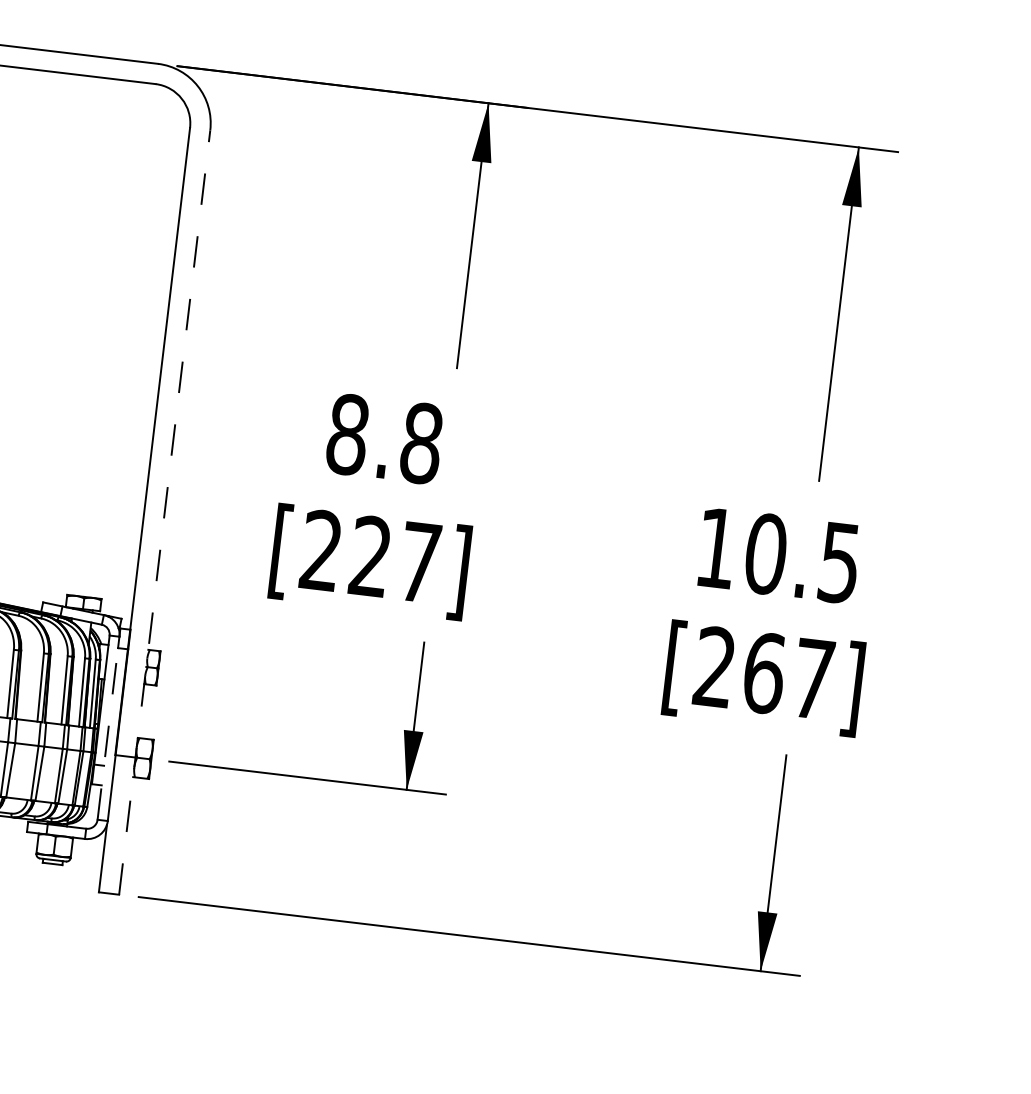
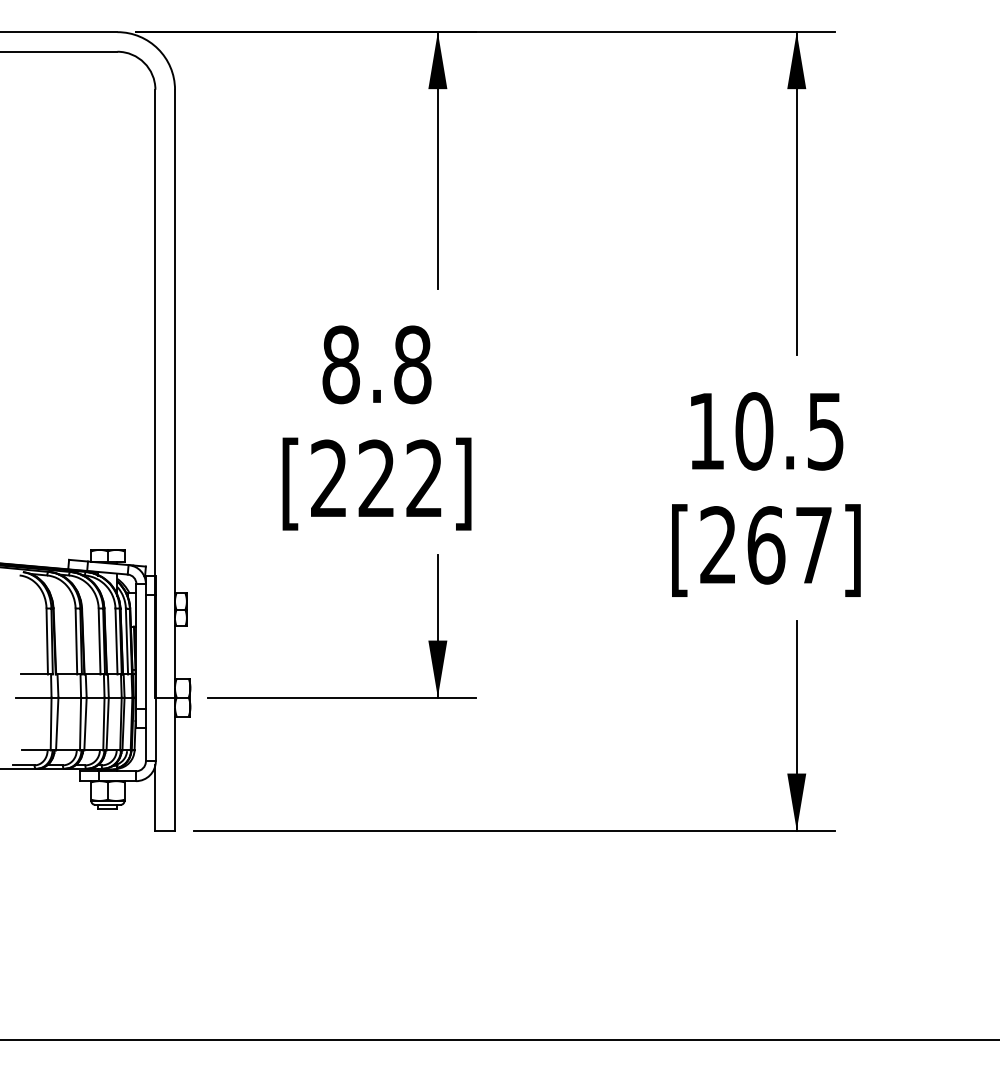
line: (165, 511) -> (175, 459), dashed -> solid
text: (419, 561) -> (424, 477), [227] -> [222]
line: (107, 733) -> (145, 677), dashed -> solid

